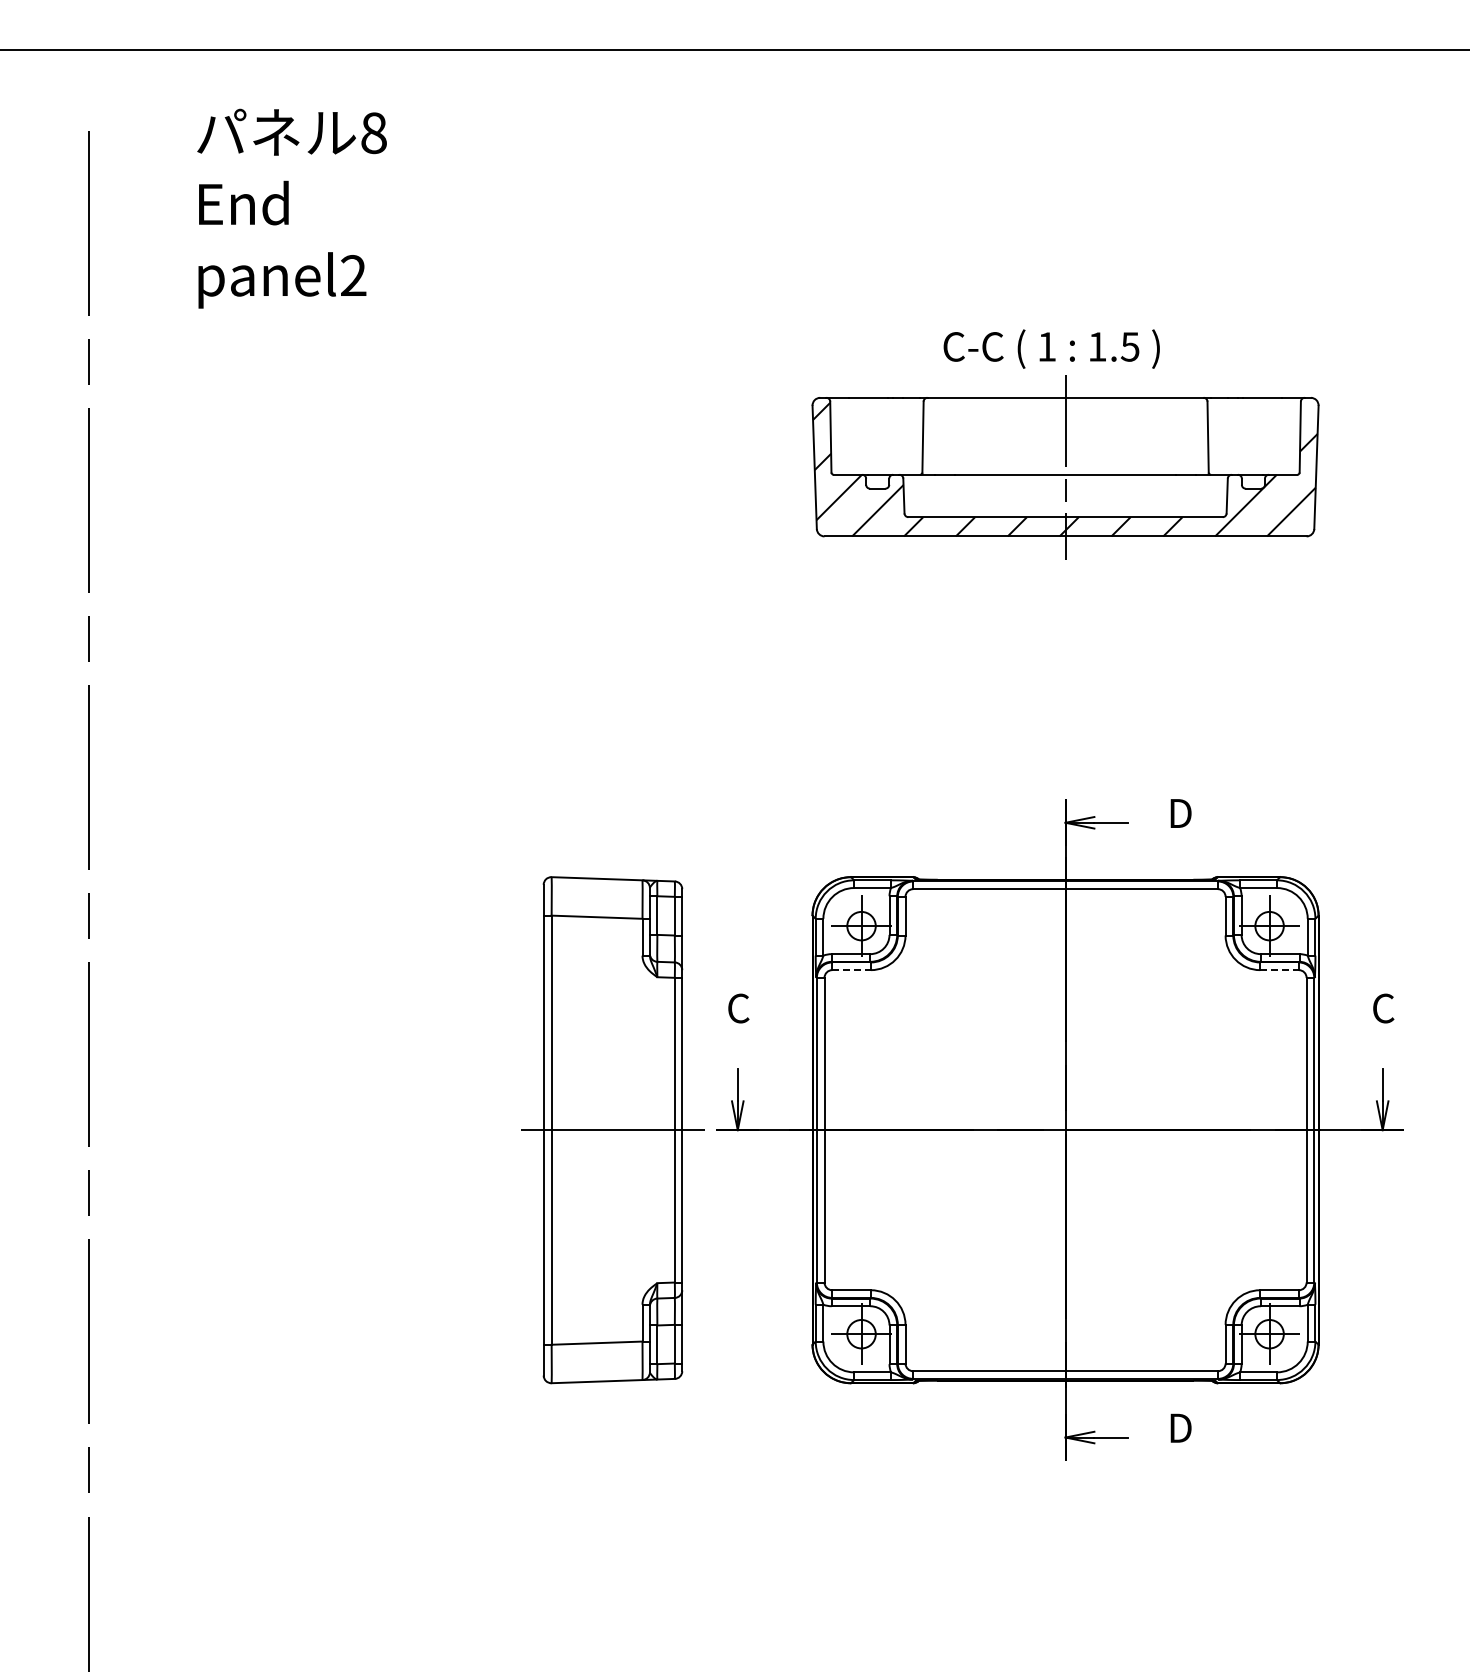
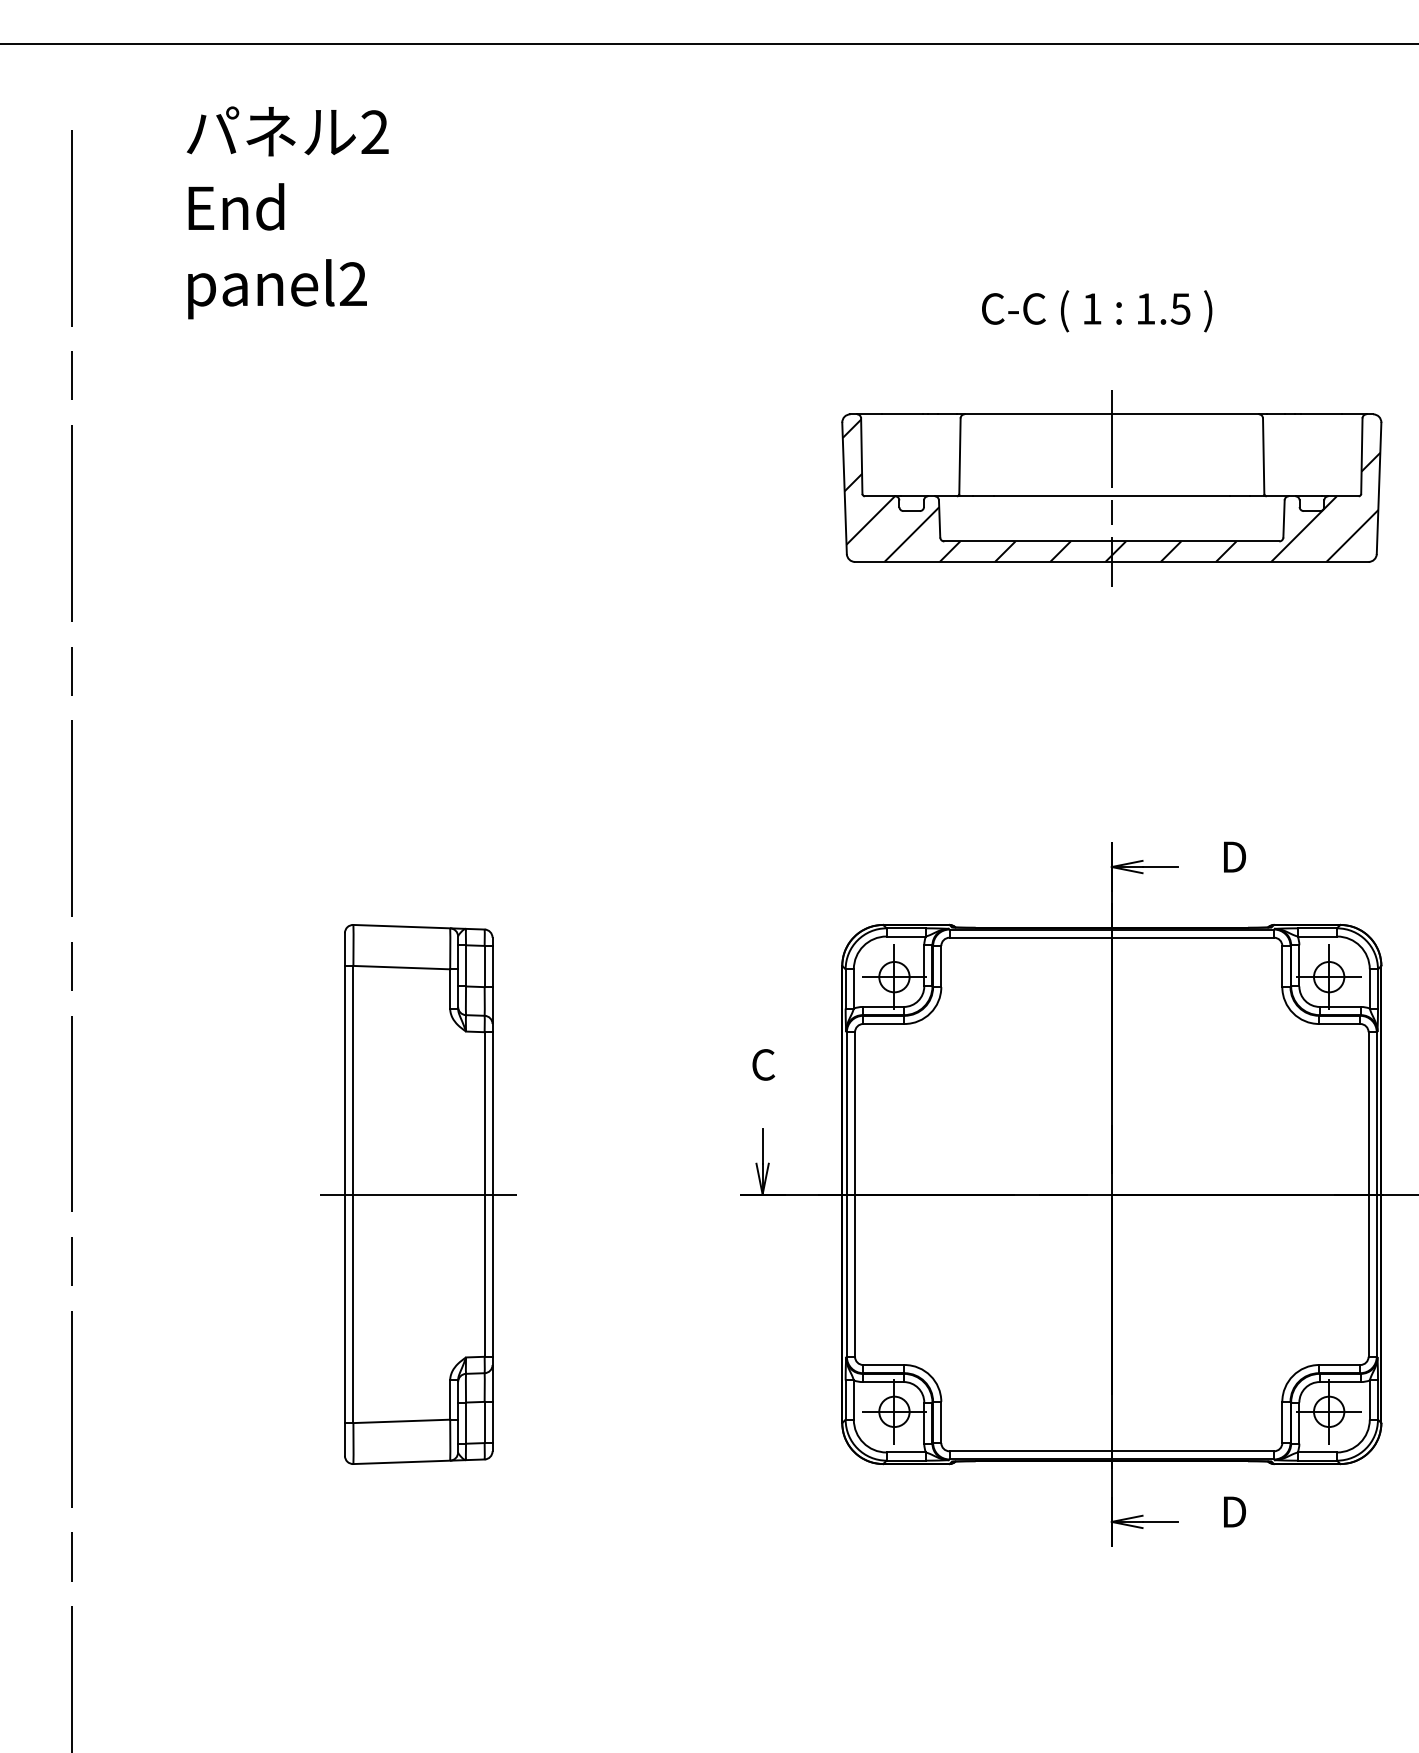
text: (373, 133) -> (374, 132), 8 -> 2
text: (1051, 348) -> (1096, 310), moved
line: (852, 970) -> (884, 1024), dashed -> solid
line: (1280, 970) -> (1340, 1024), dashed -> solid
part: (612, 1130) -> (418, 1194), moved

